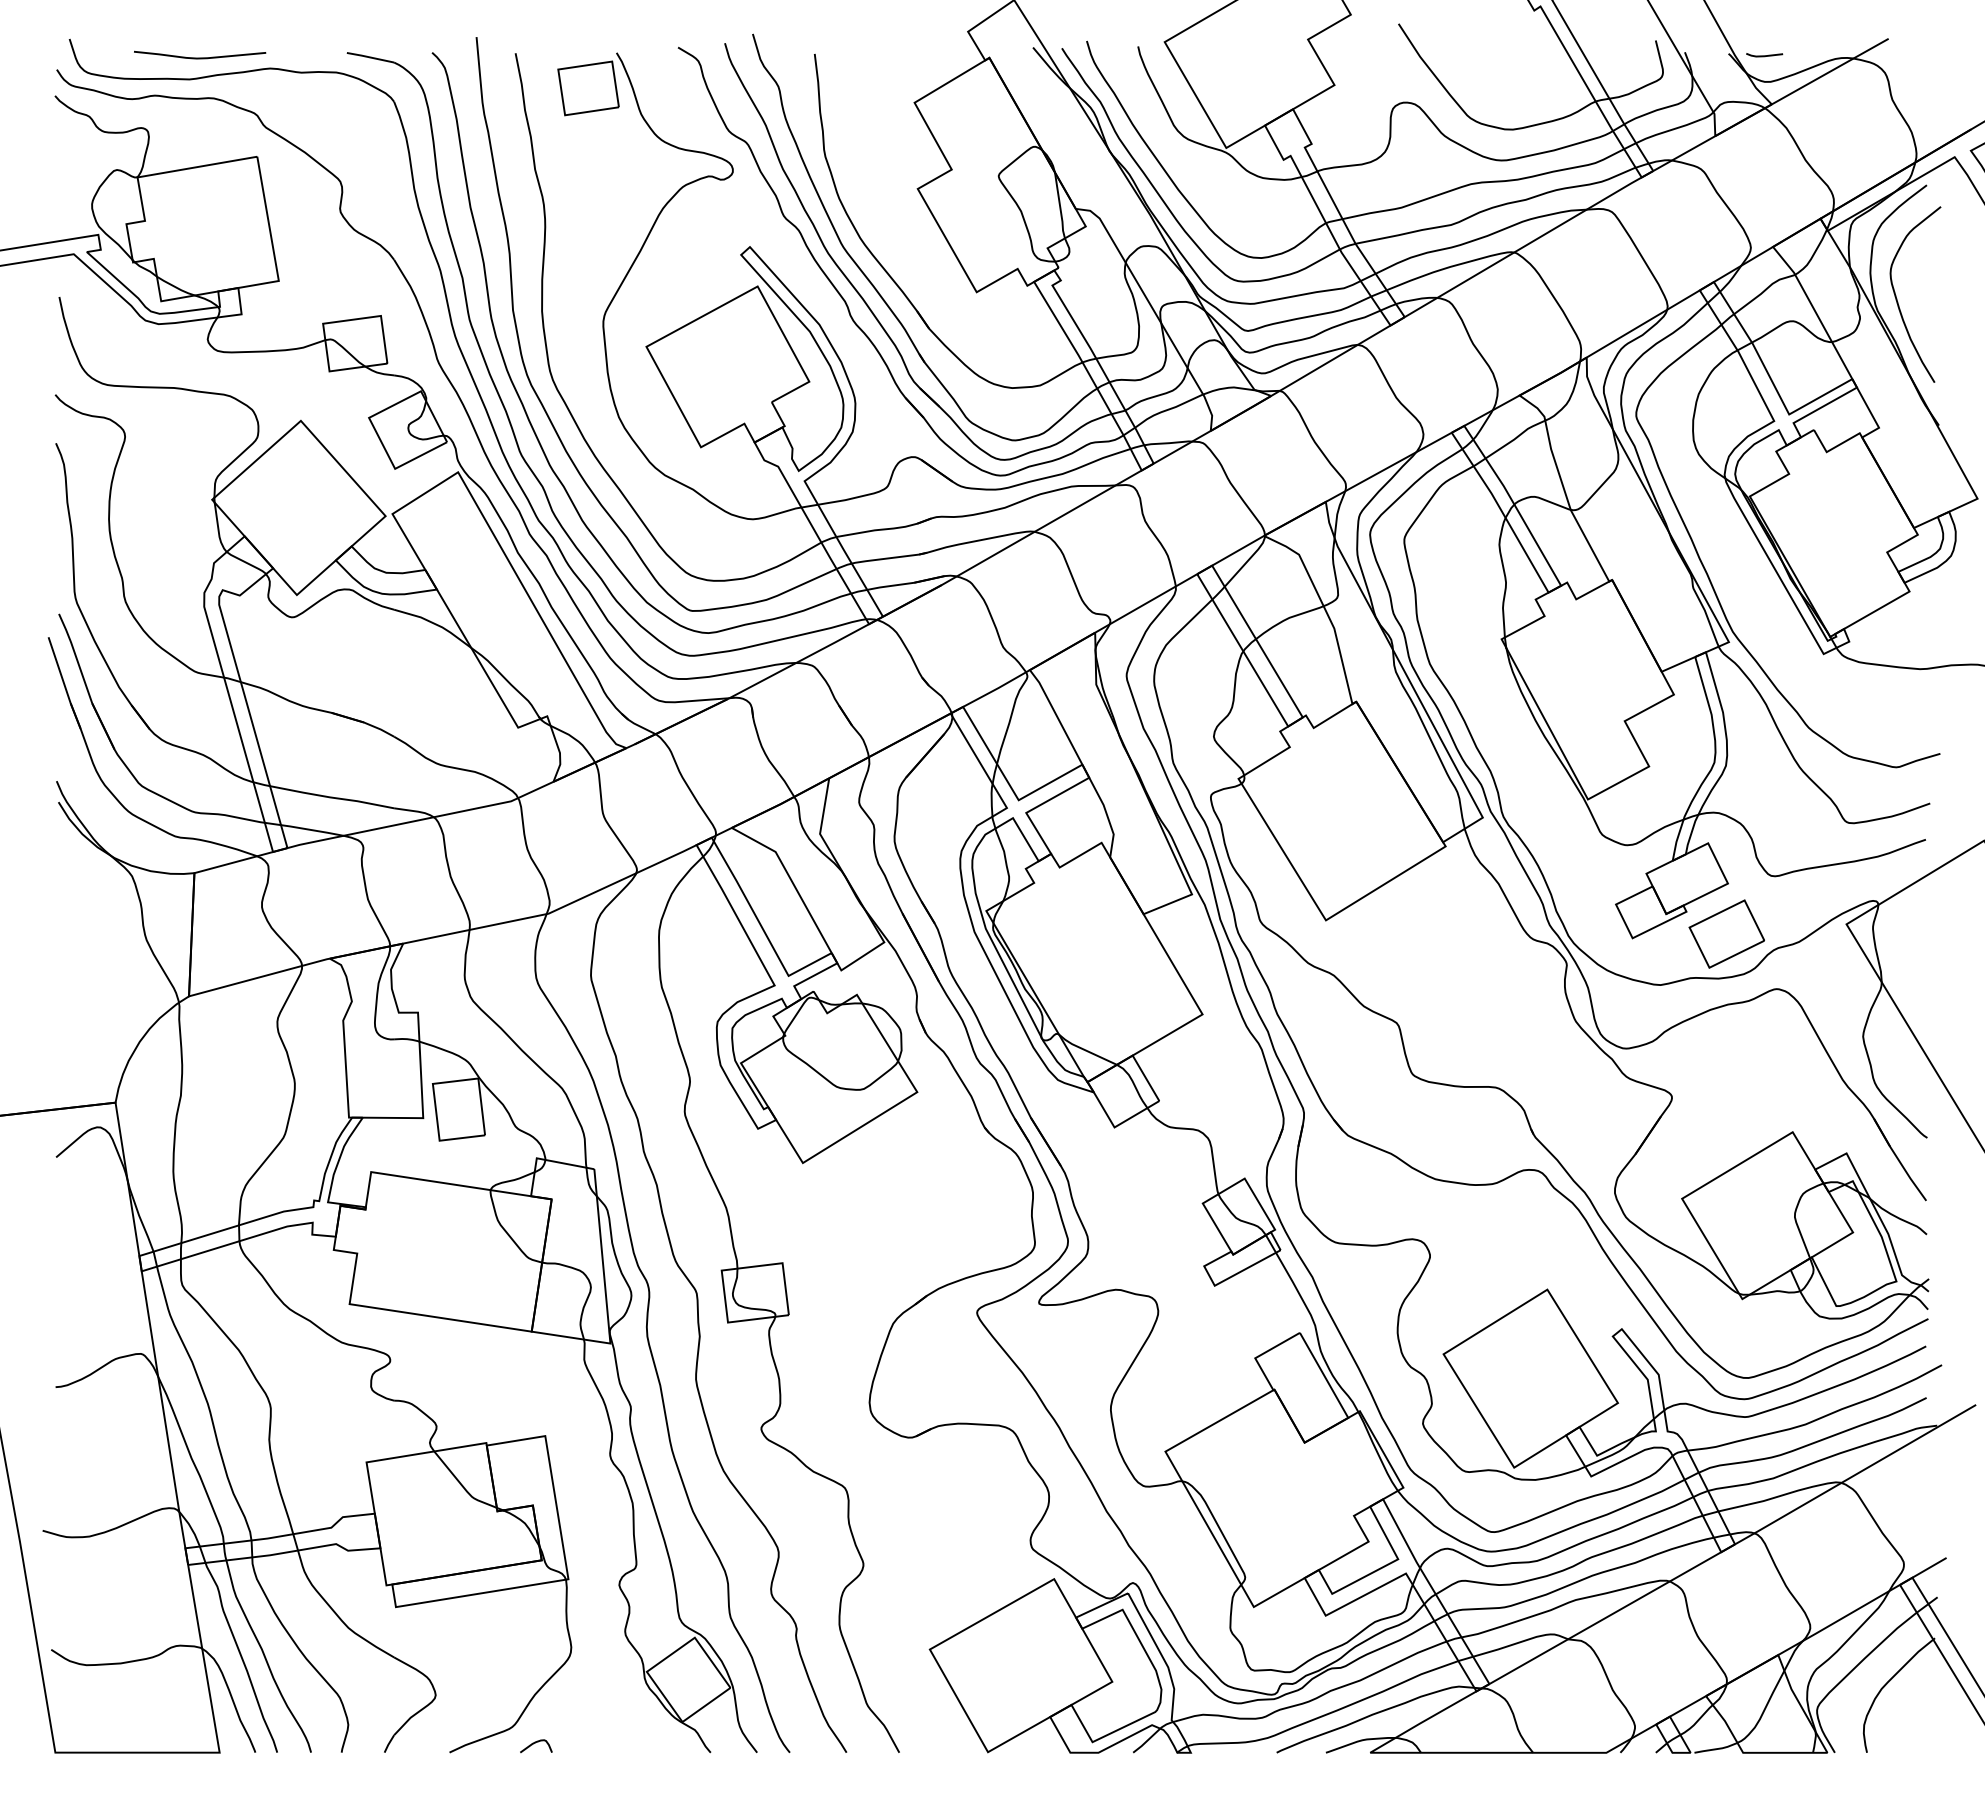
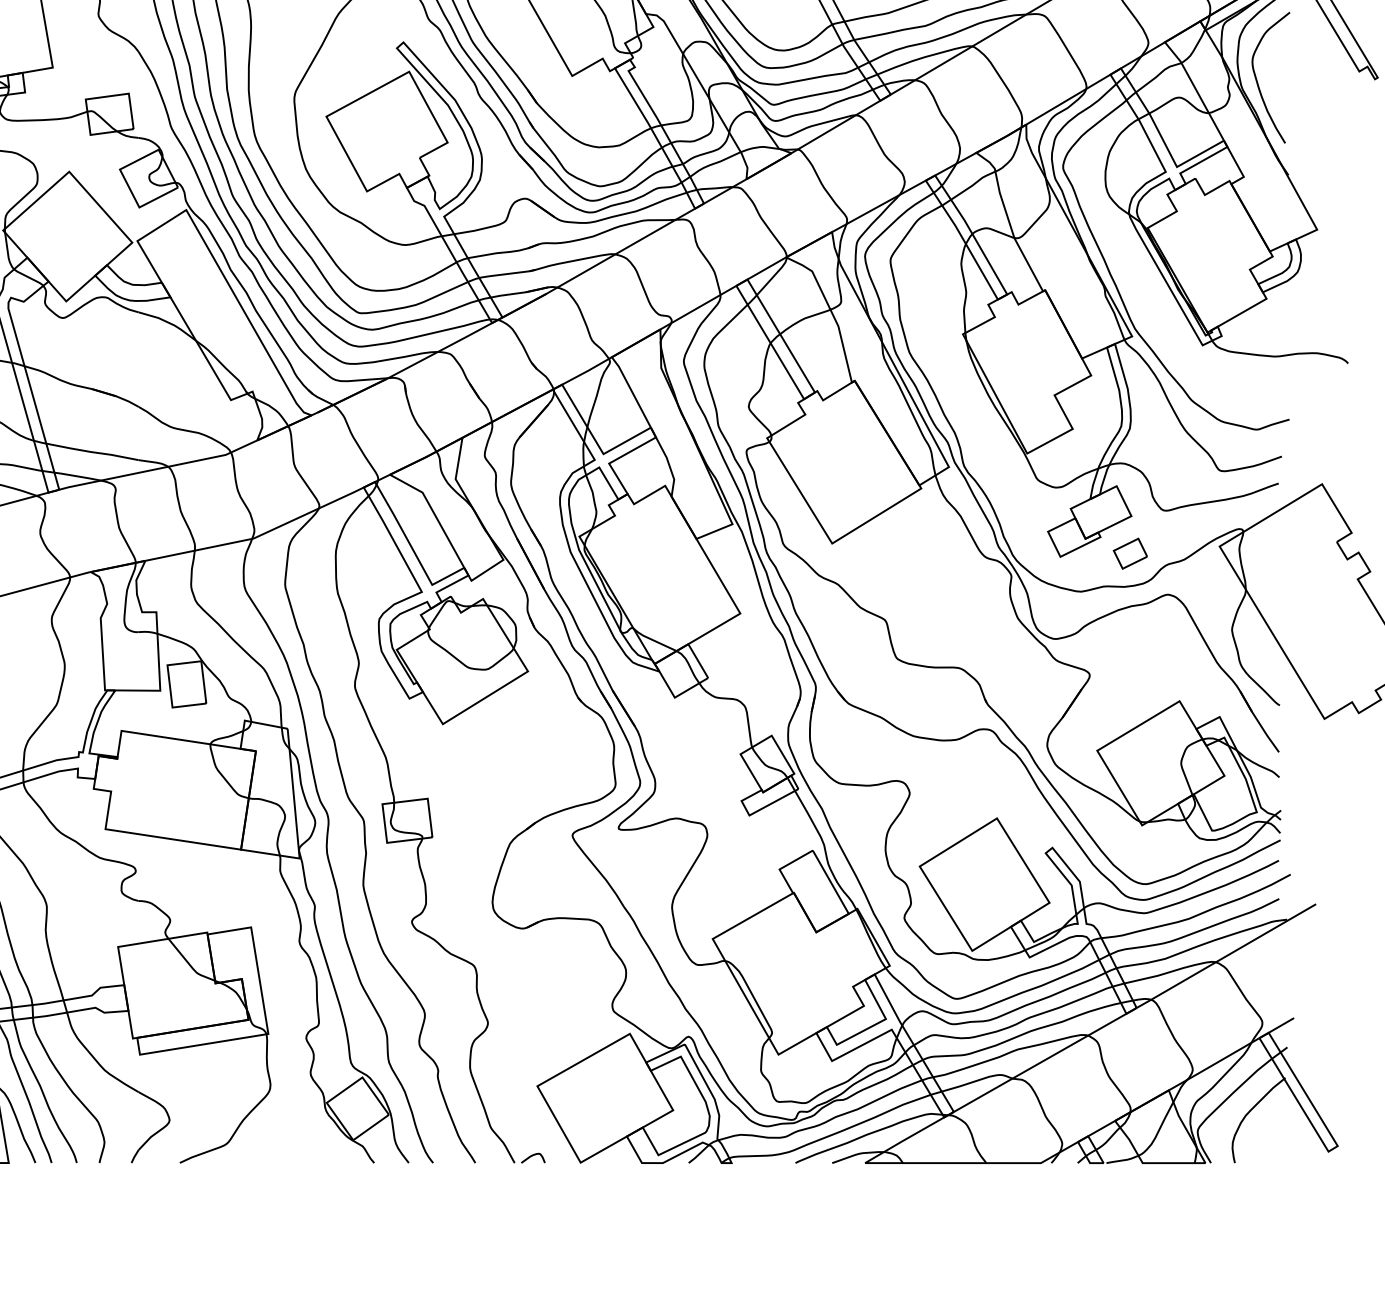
part: (1726, 933) -> (1130, 553), size x0.6
curve: (535, 1743) -> (532, 1156), moved

